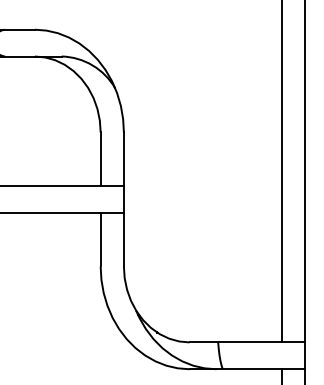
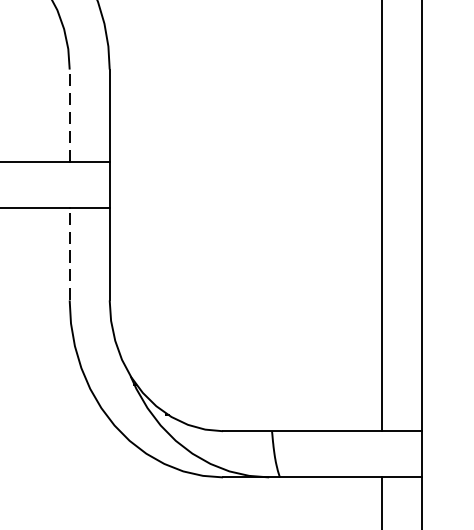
line: (100, 159) -> (69, 116), solid -> dashed
line: (100, 239) -> (69, 253), solid -> dashed

